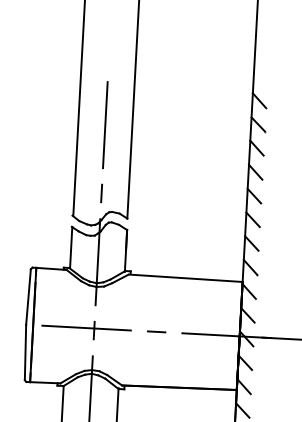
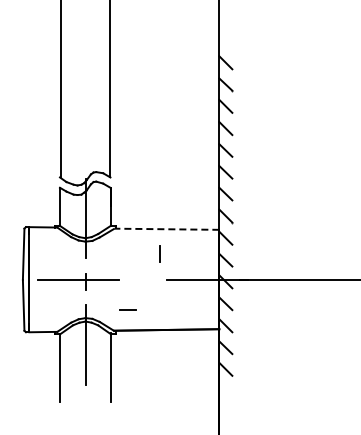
line: (105, 124) -> (85, 92), removed
line: (101, 193) -> (159, 253), moved
line: (185, 278) -> (166, 229), solid -> dashed
line: (156, 331) -> (127, 309), moved

